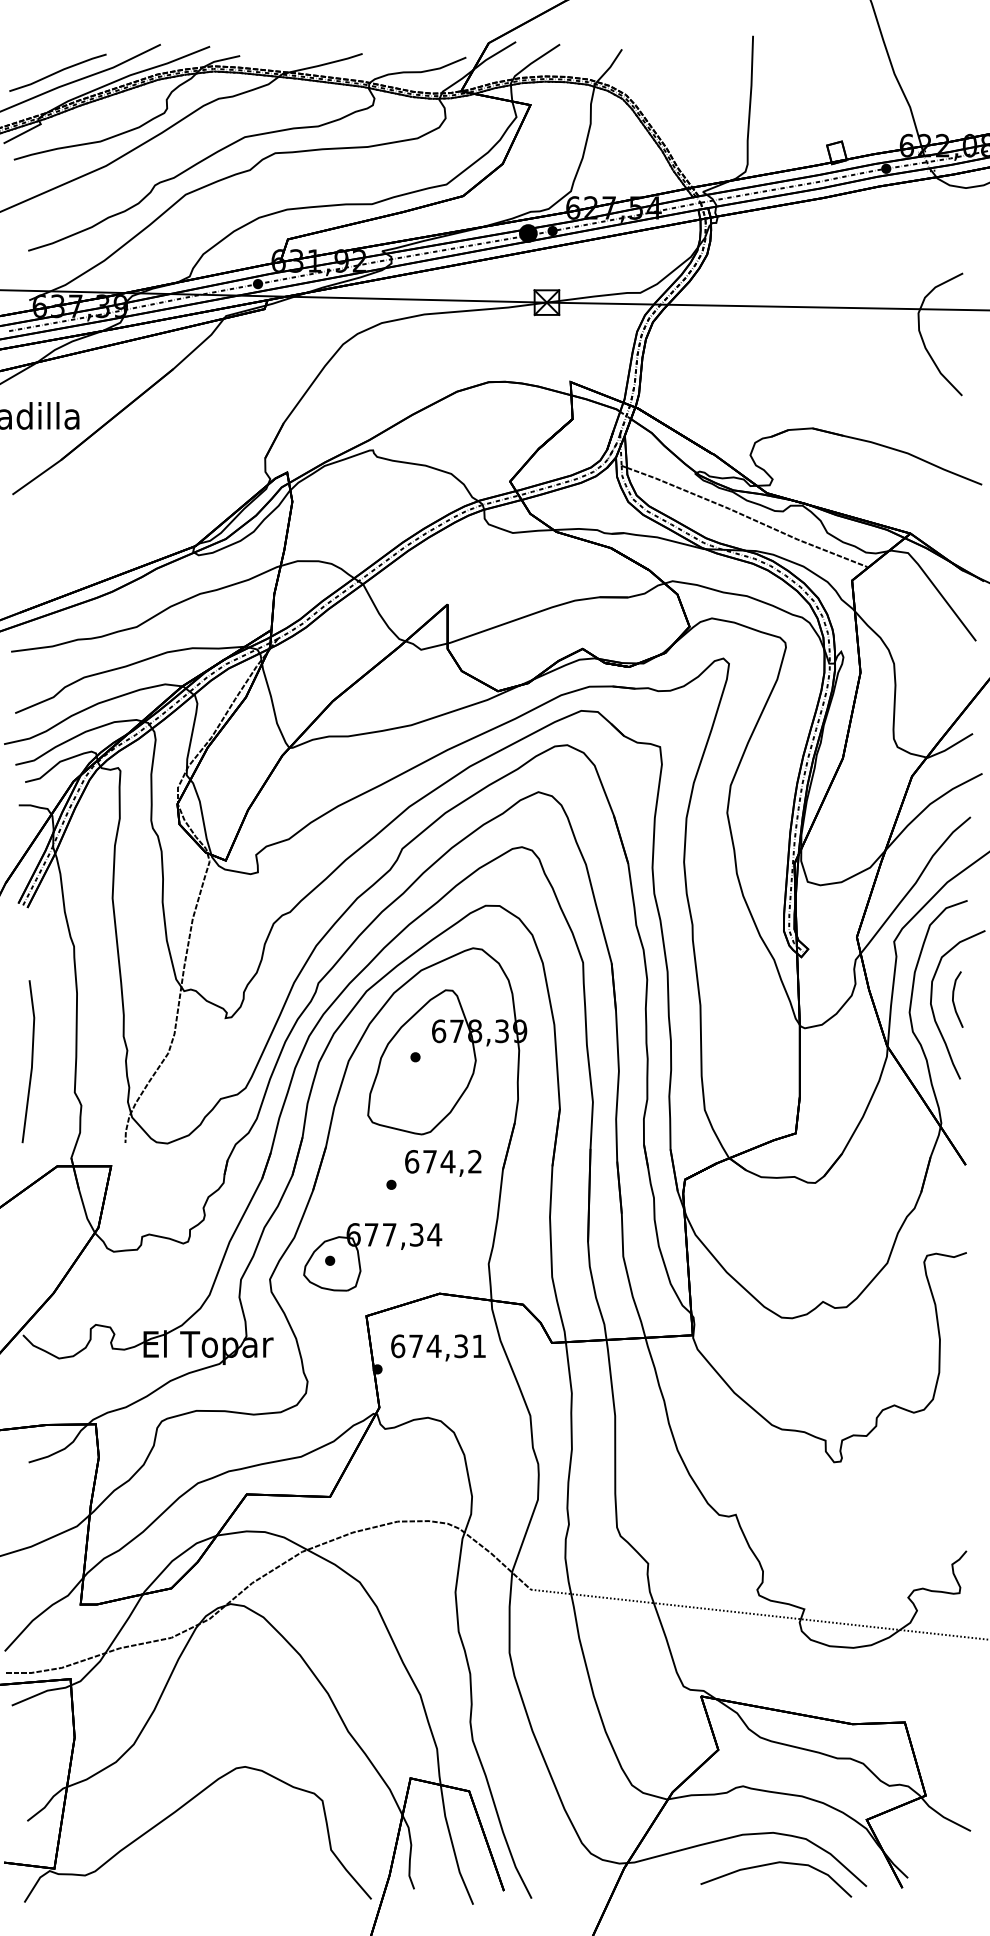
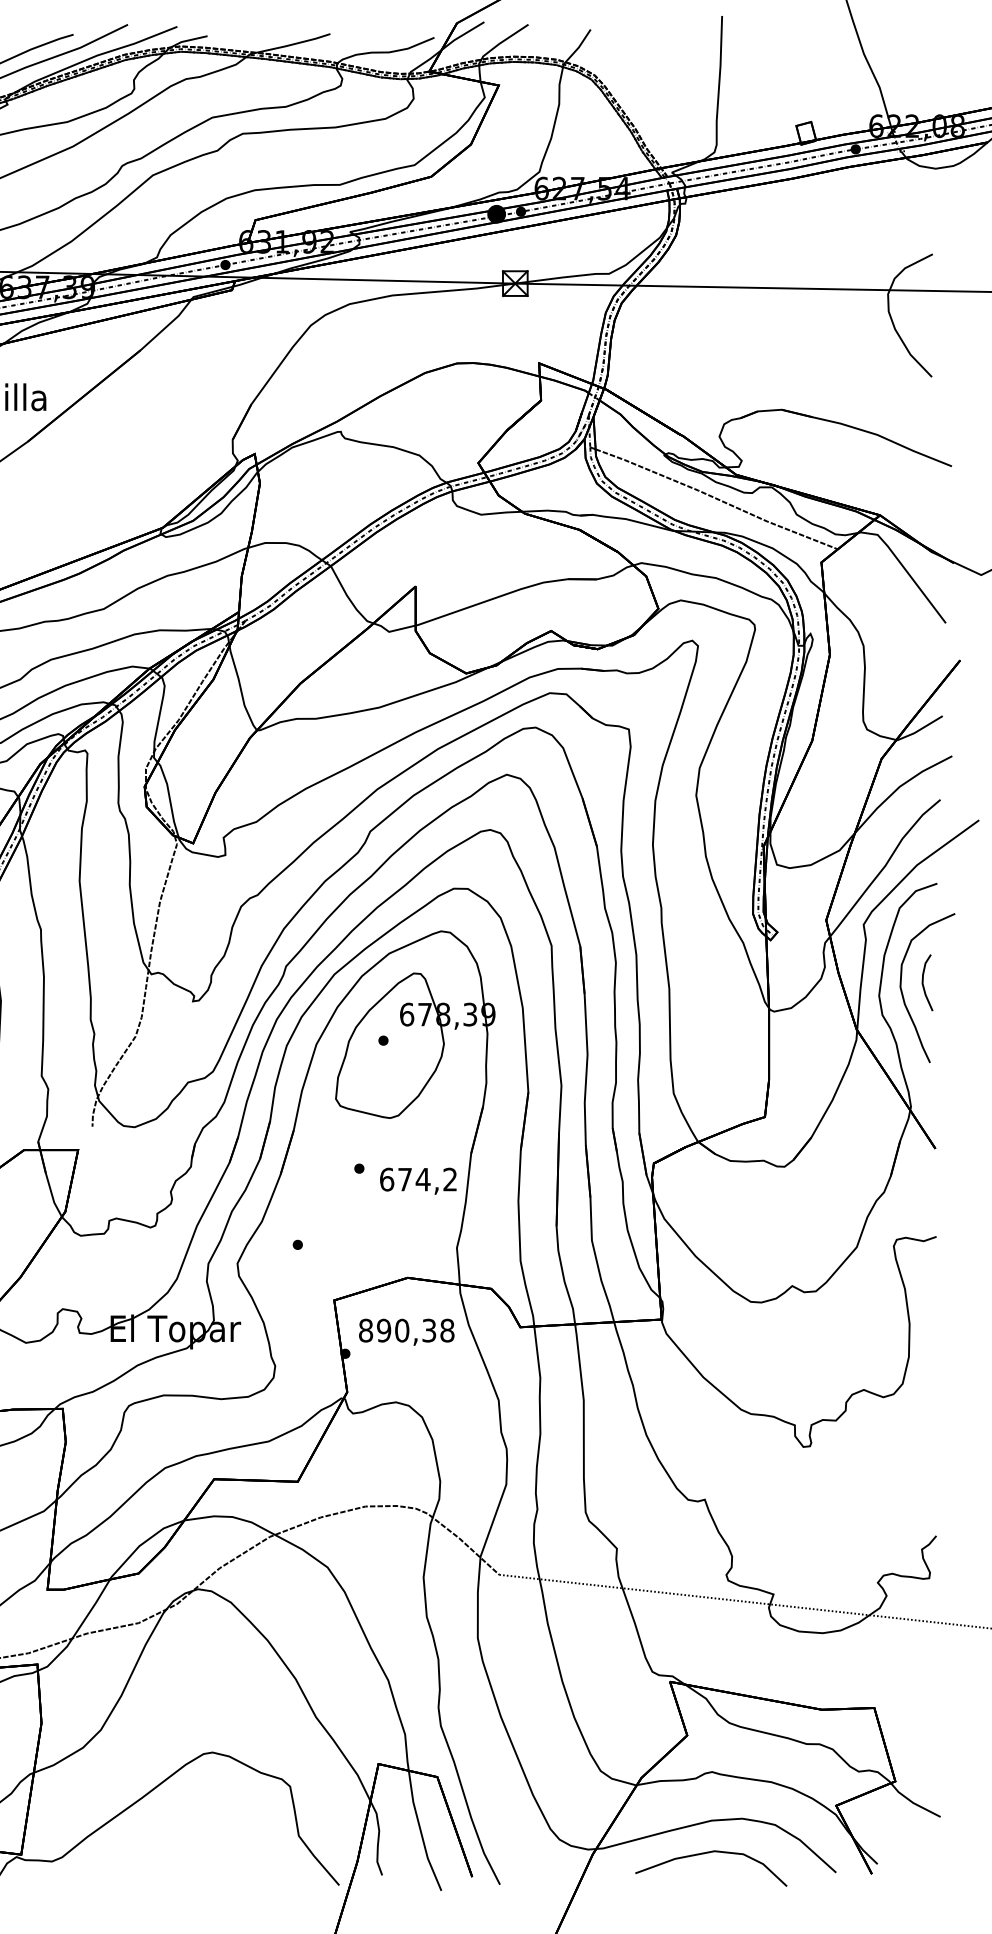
text: (443, 1163) -> (418, 1181), moved
part: (370, 1246) -> (338, 1230), removed
text: (438, 1346) -> (406, 1330), 674,31 -> 890,38
curve: (774, 1864) -> (709, 1853), moved

